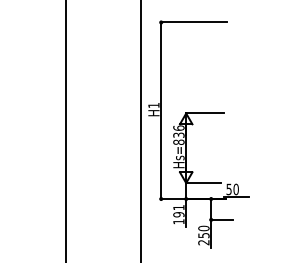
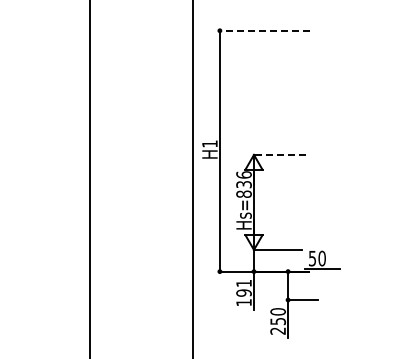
line: (193, 22) -> (264, 30), solid -> dashed
line: (204, 113) -> (279, 154), solid -> dashed

